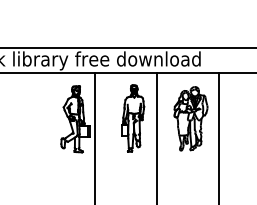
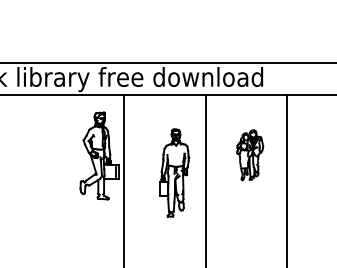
part: (133, 118) -> (174, 172), moved
part: (190, 118) -> (249, 154), size x0.6

